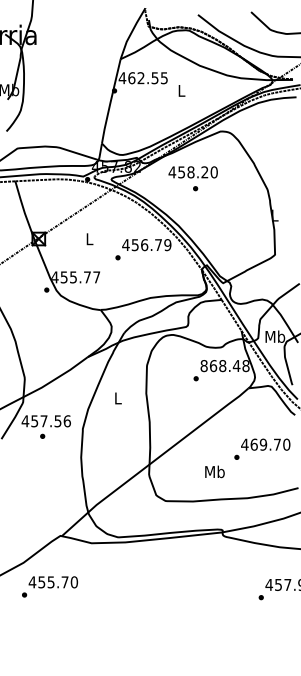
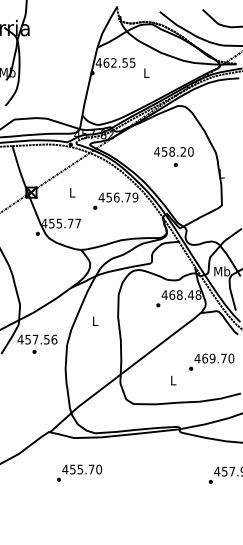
text: (192, 178) -> (173, 156), moved
text: (203, 365) -> (164, 294), 868.48 -> 468.48
text: (214, 471) -> (173, 380), Mb -> L
text: (50, 585) -> (79, 472), moved

